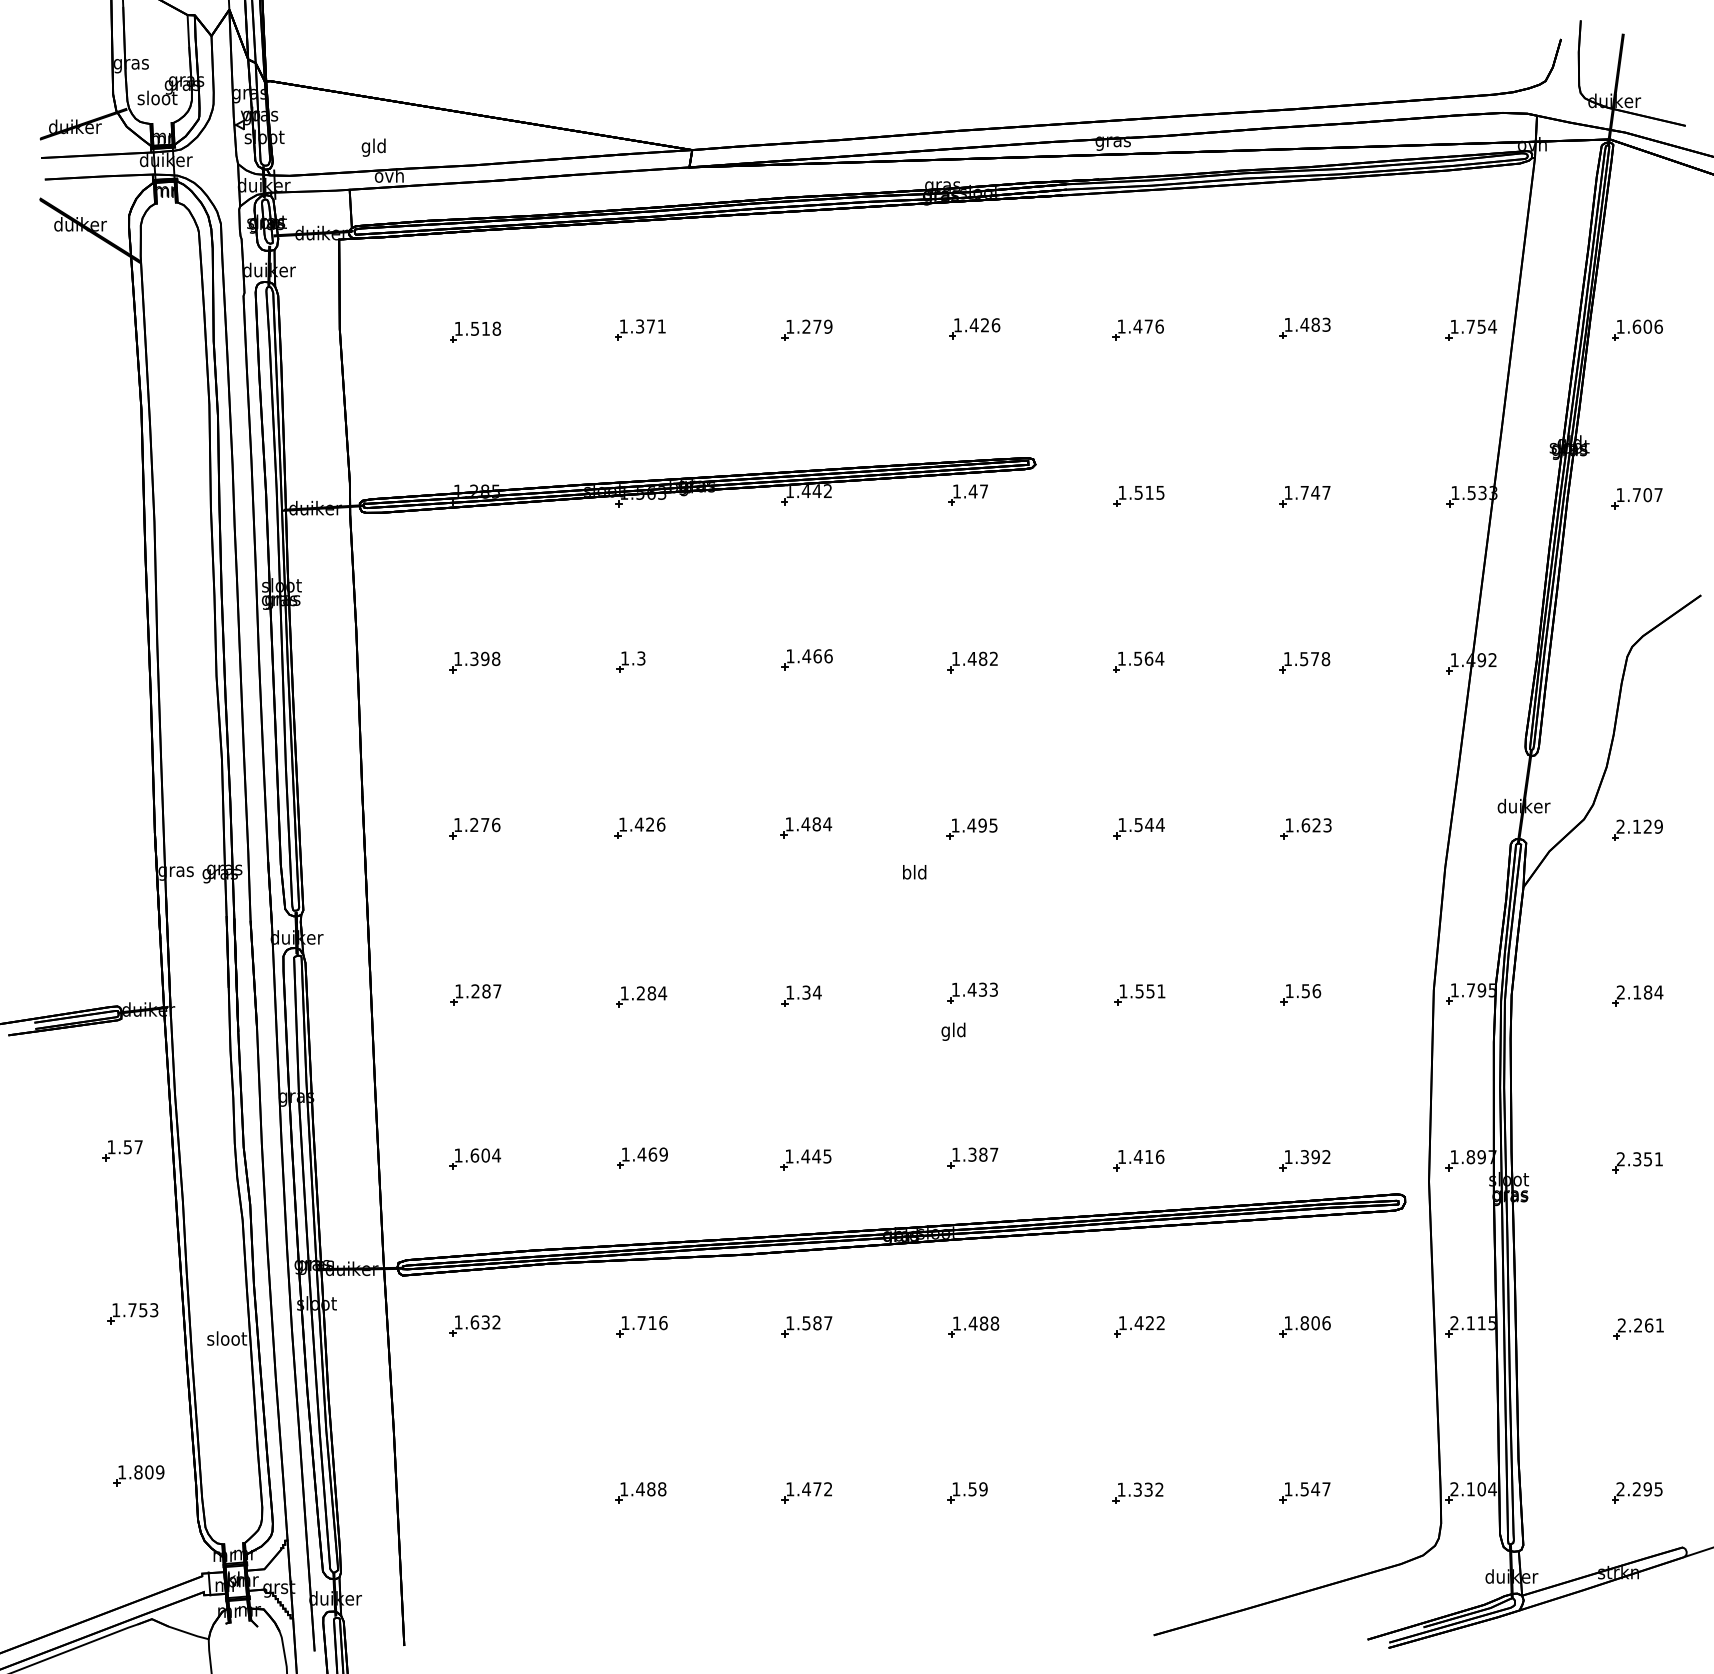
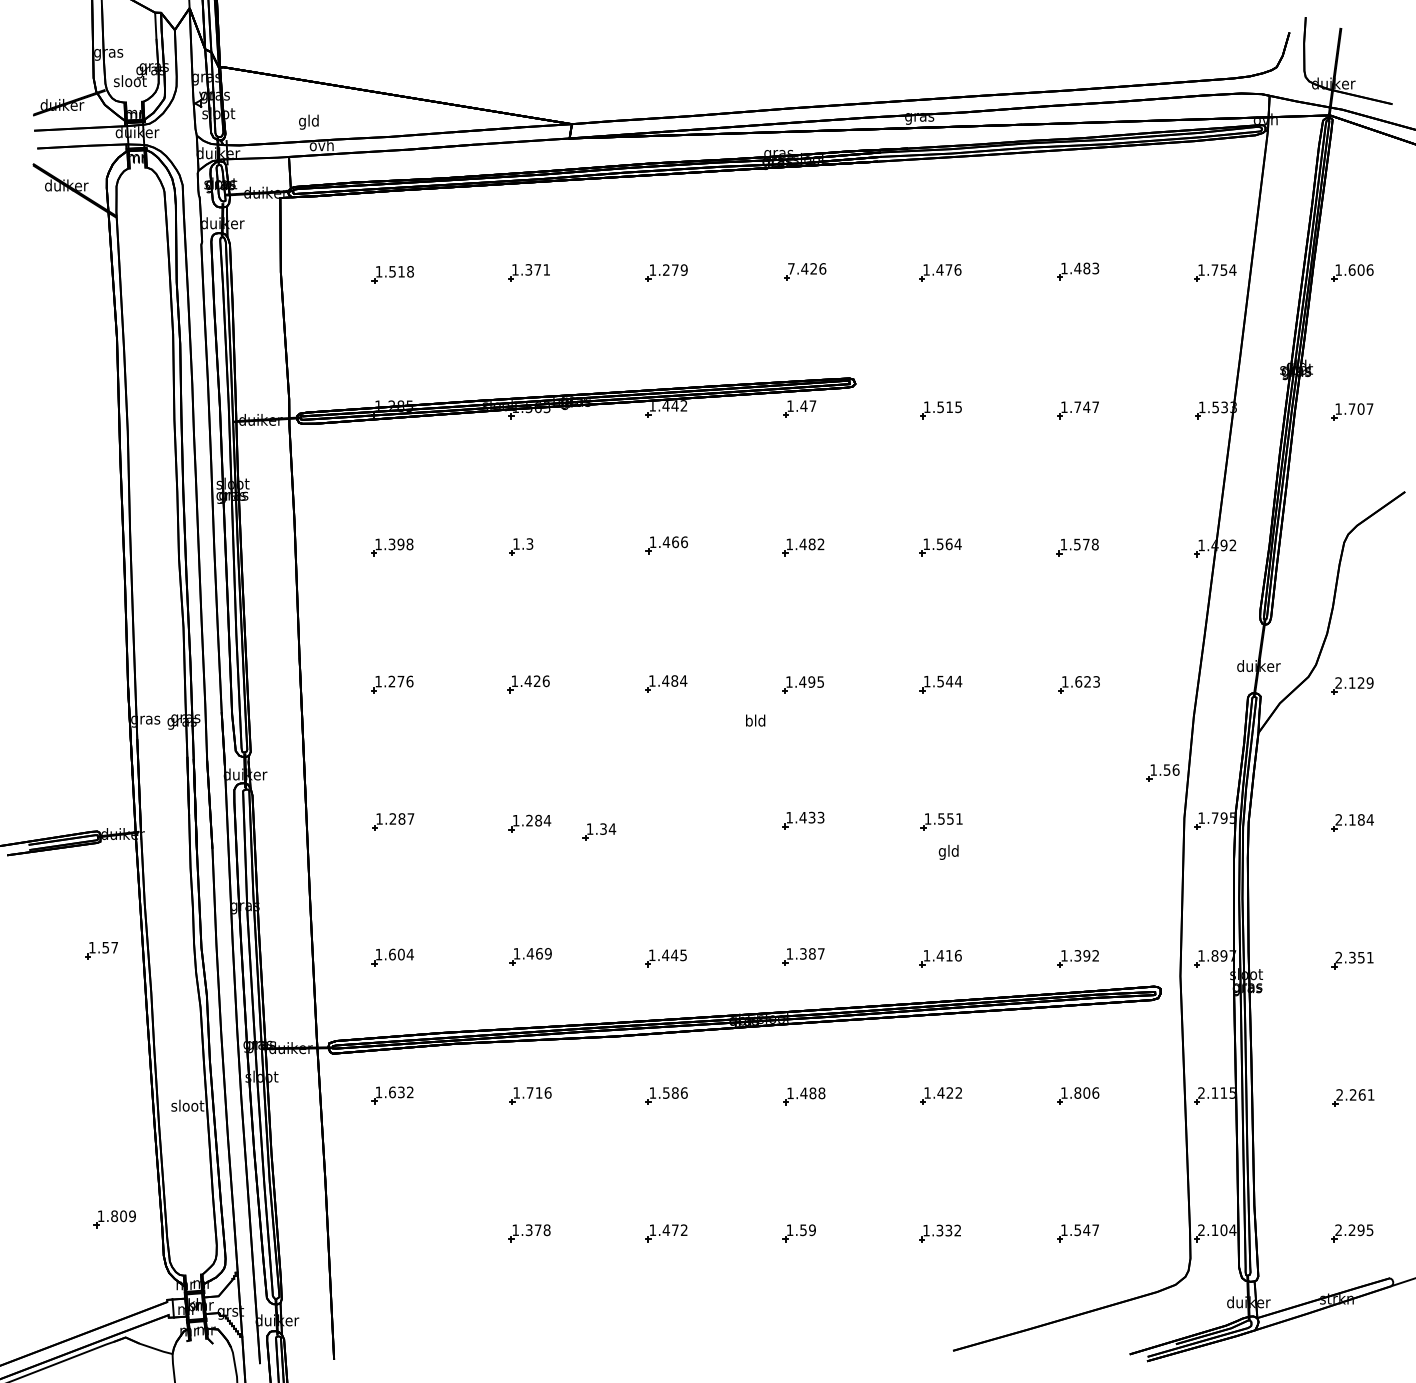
text: (957, 325) -> (791, 269), 1.426 -> 7.426
part: (1300, 994) -> (1162, 772), moved
part: (801, 995) -> (599, 831), moved
text: (953, 1031) -> (948, 852), moved
part: (132, 1313) -> (109, 1085), removed
text: (828, 1323) -> (684, 1093), 1.587 -> 1.586
text: (645, 1489) -> (533, 1230), 1.488 -> 1.378

